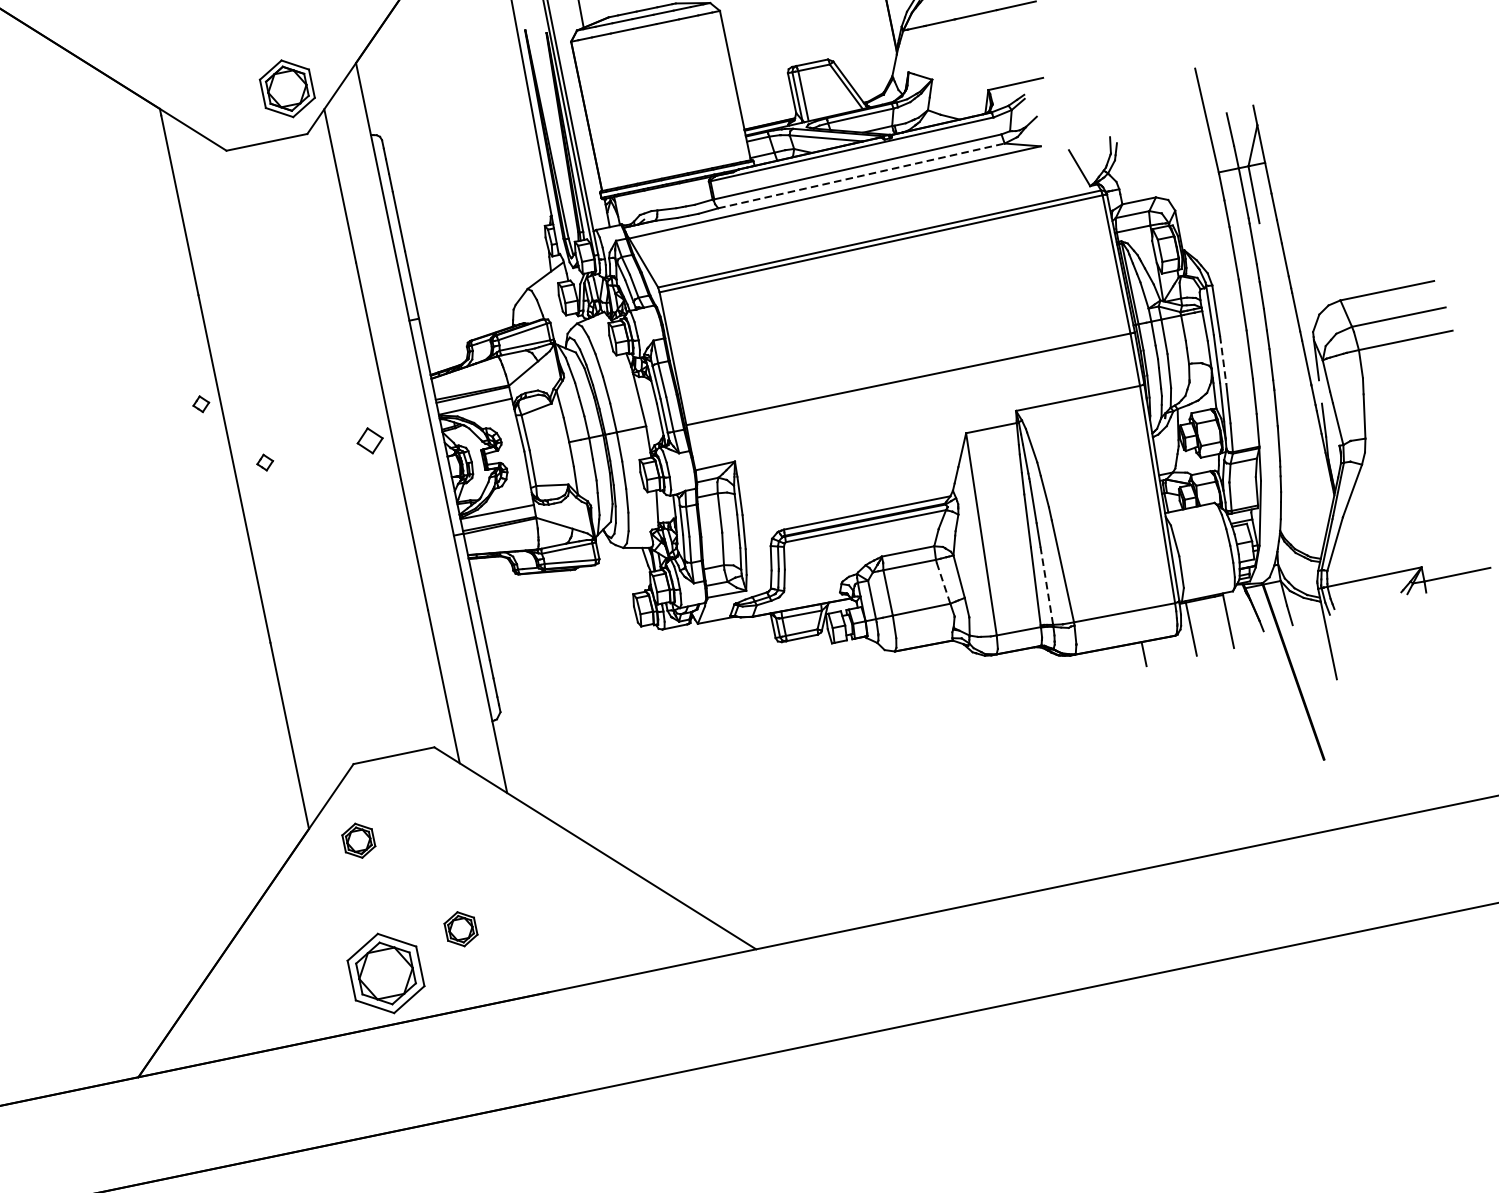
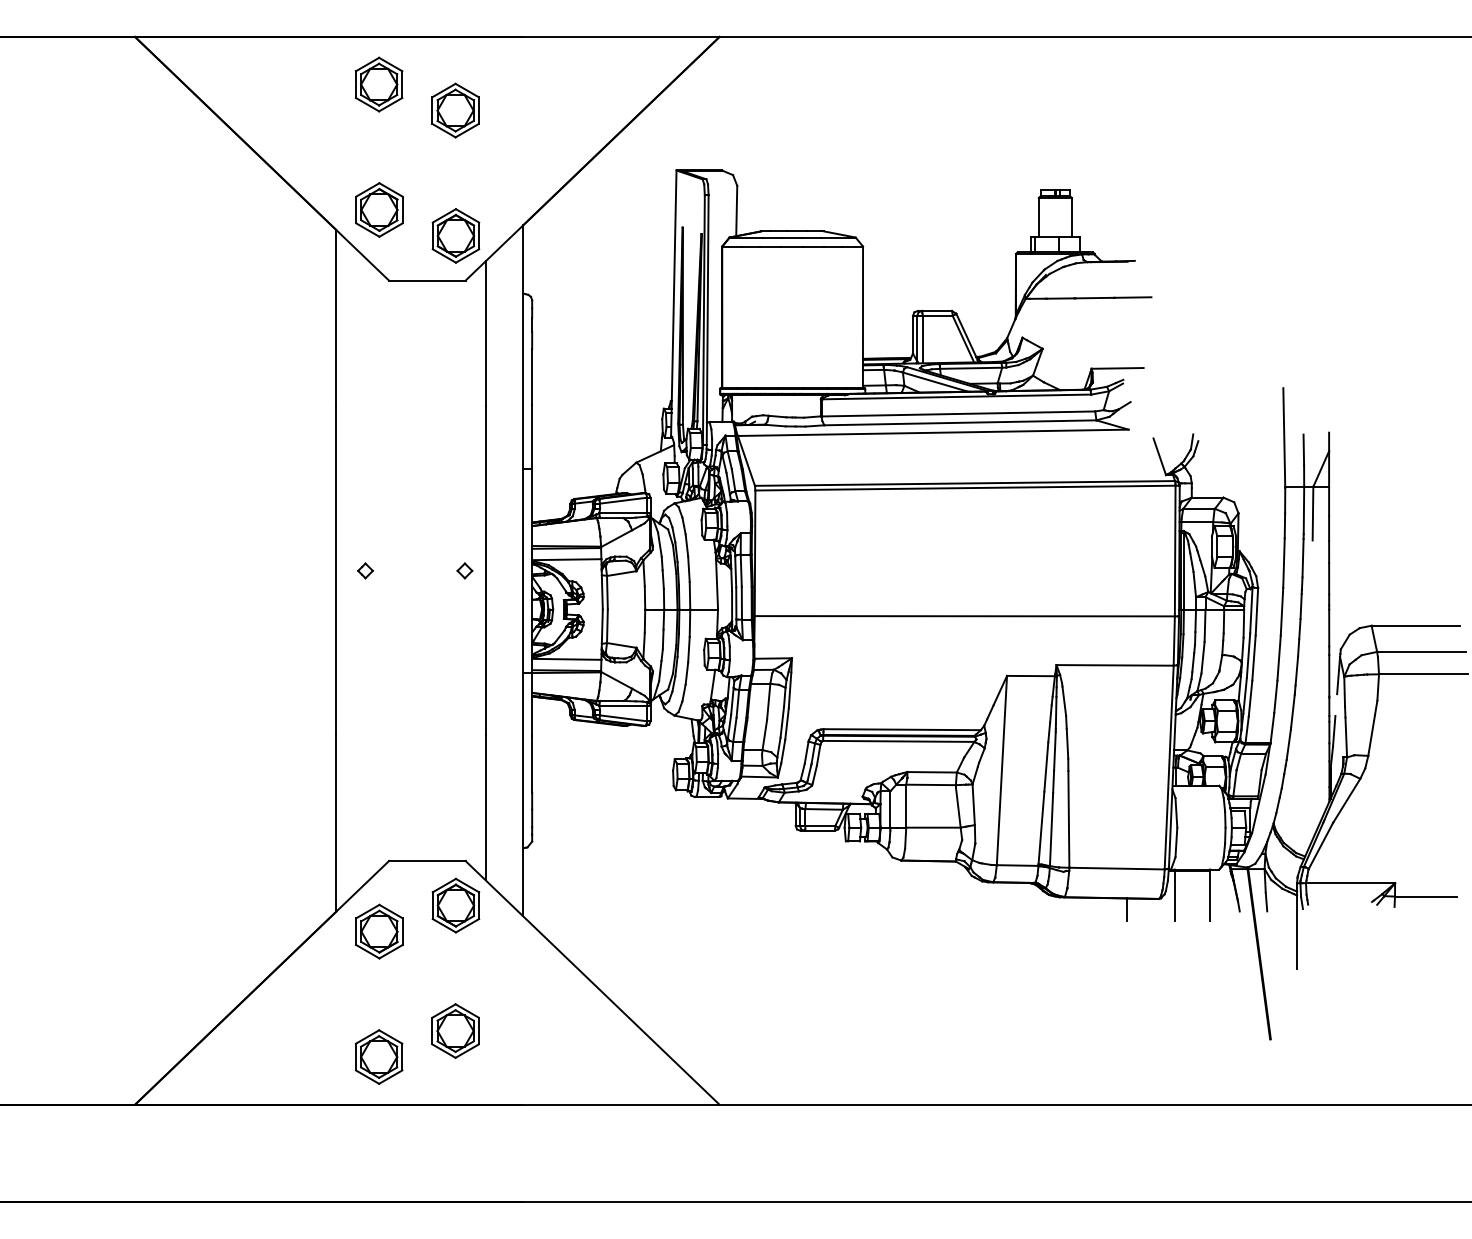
part: (200, 77) -> (379, 209), added
line: (861, 175) -> (960, 422), dashed -> solid
line: (1223, 359) -> (1254, 657), dashed -> solid
part: (201, 403) -> (318, 505), removed
part: (369, 440) -> (464, 570), size x0.62
line: (943, 582) -> (958, 807), dashed -> solid
line: (1046, 585) -> (1051, 829), dashed -> solid
part: (433, 796) -> (455, 905), added
part: (358, 840) -> (379, 931), size x1.67
part: (460, 928) -> (455, 1030), size x1.67
part: (385, 973) -> (378, 1056), size x0.71

